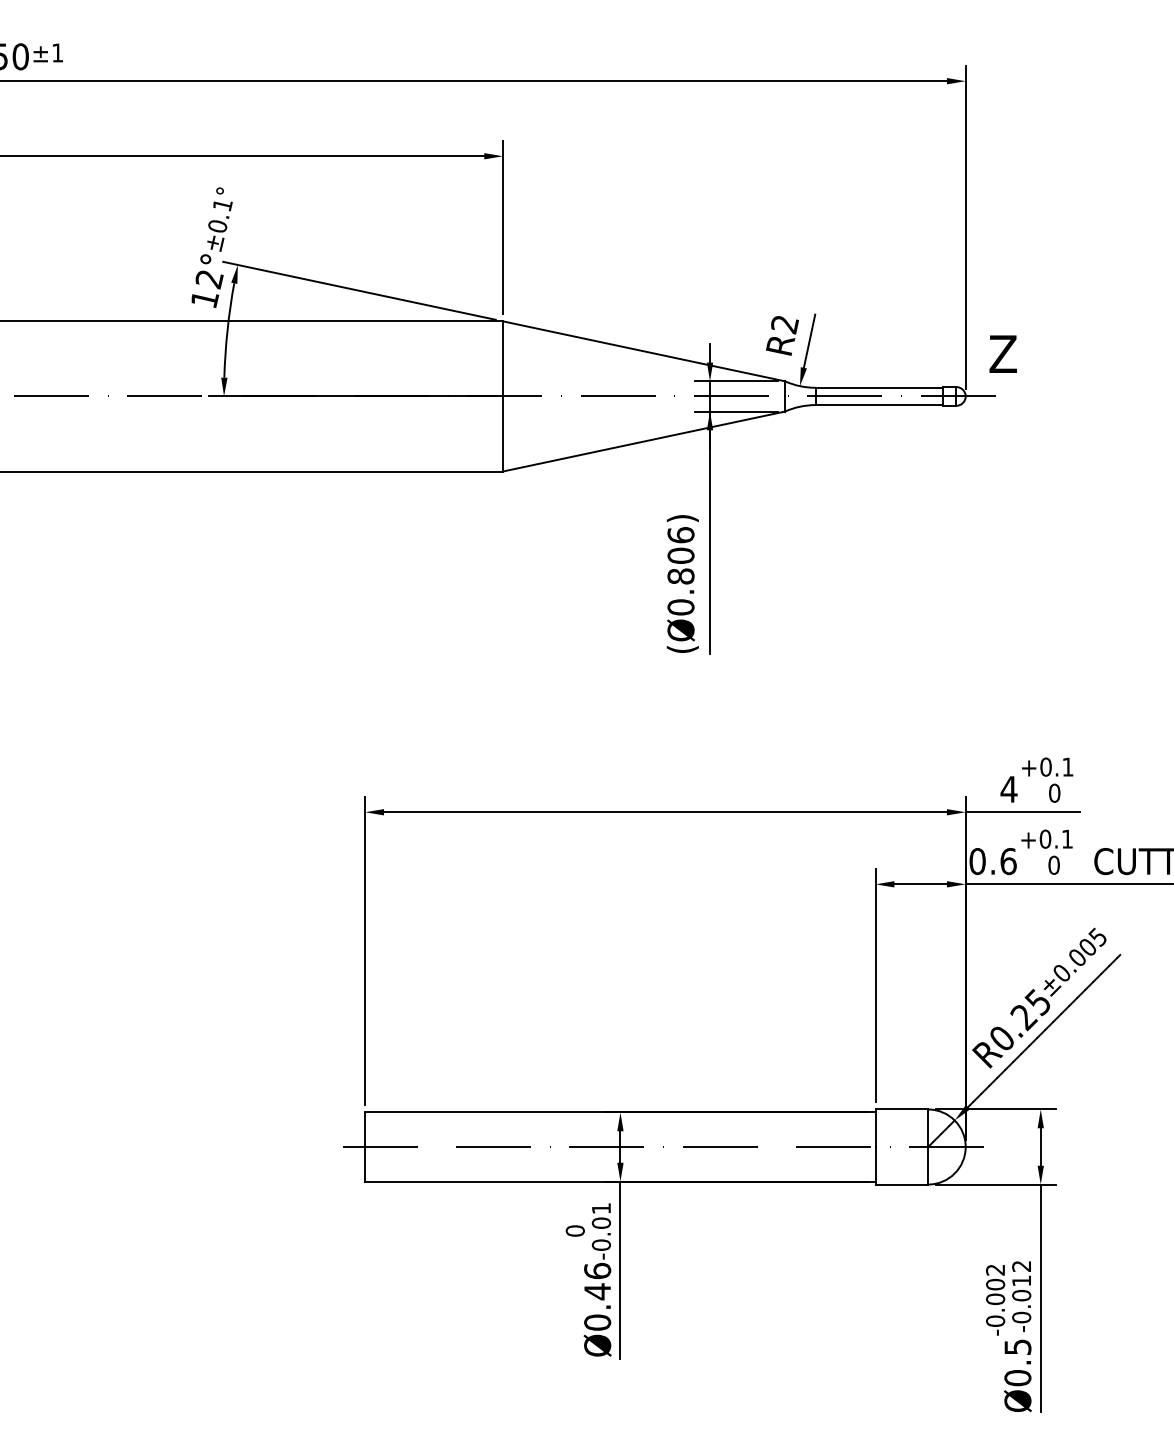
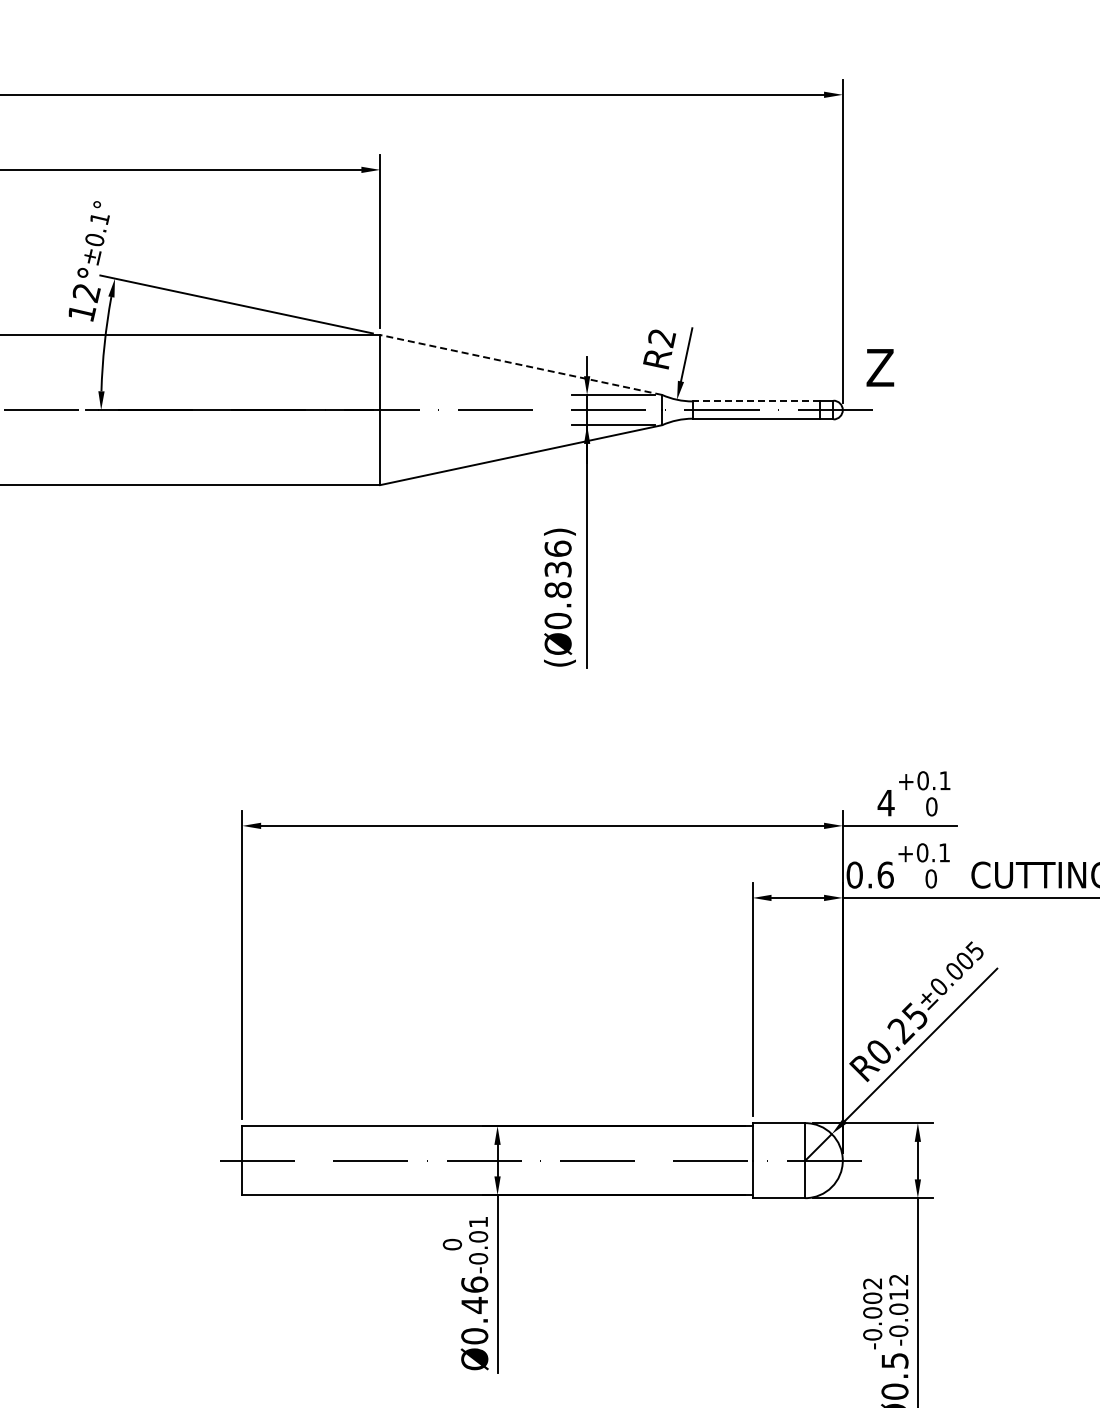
line: (643, 351) -> (520, 365), solid -> dashed
line: (879, 387) -> (756, 401), solid -> dashed
text: (680, 555) -> (557, 569), (Ø0.806) -> (Ø0.836)

